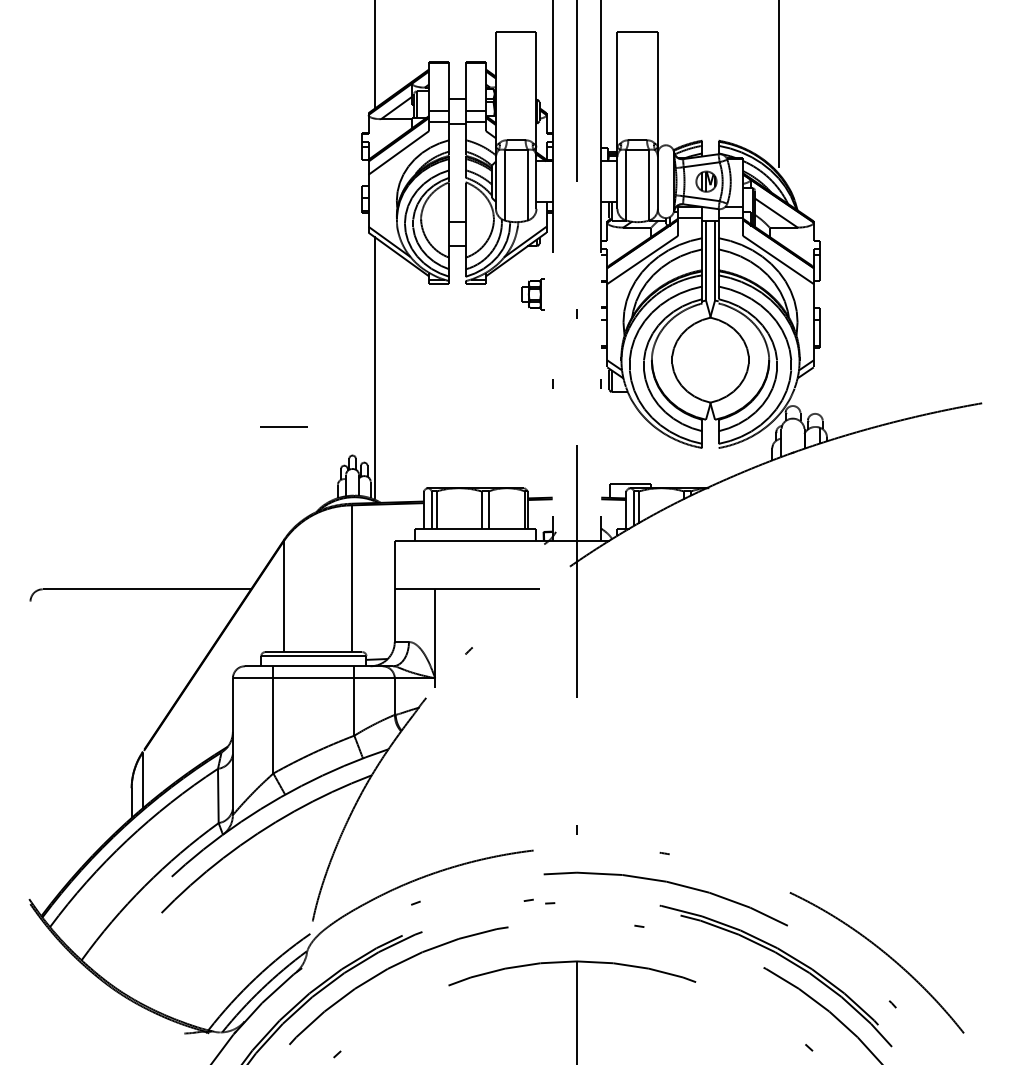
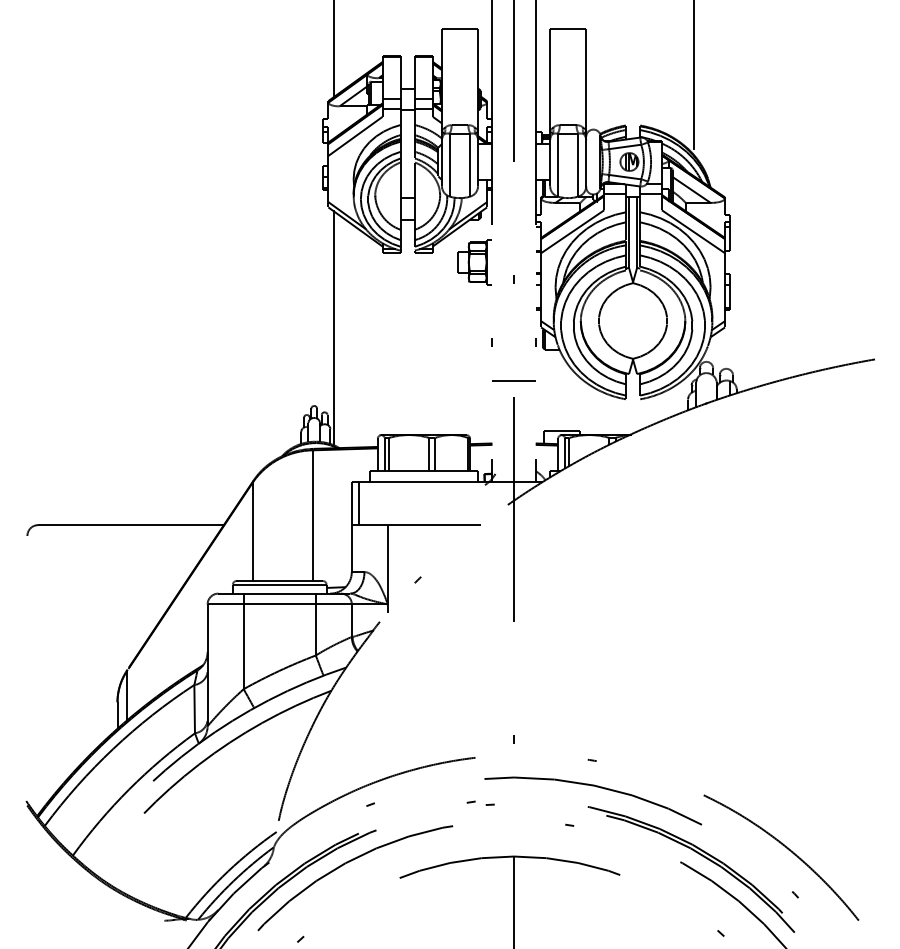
part: (532, 294) -> (474, 262), size x1.67
line: (283, 426) -> (513, 380), moved
line: (402, 564) -> (358, 503), added

